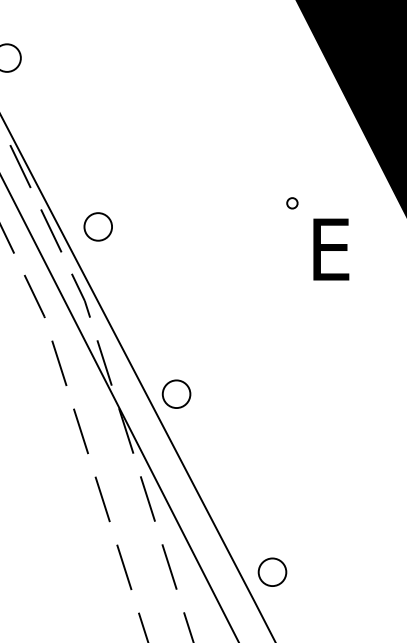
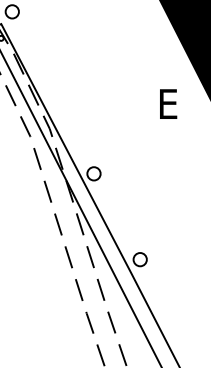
part: (291, 202) -> (149, 81), removed
part: (96, 225) -> (55, 92), removed

